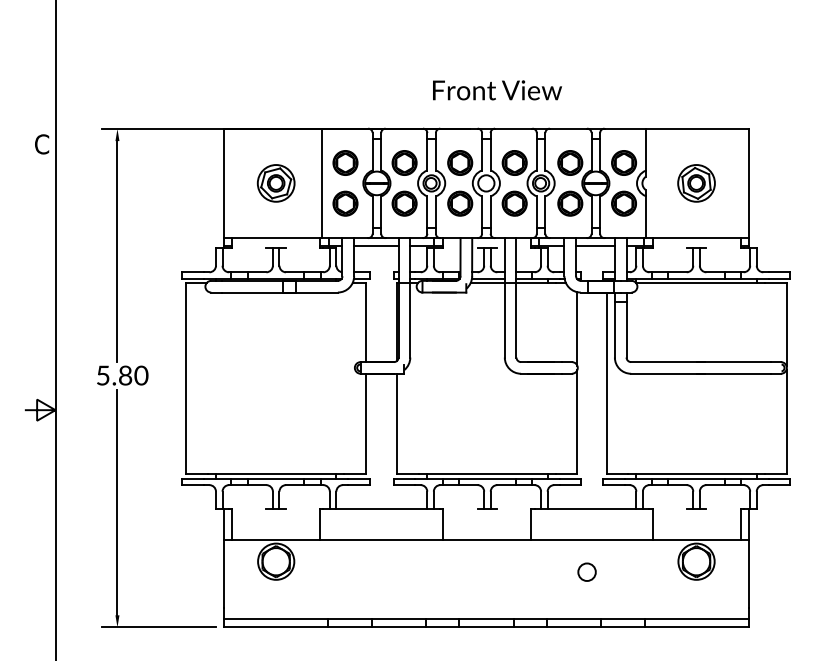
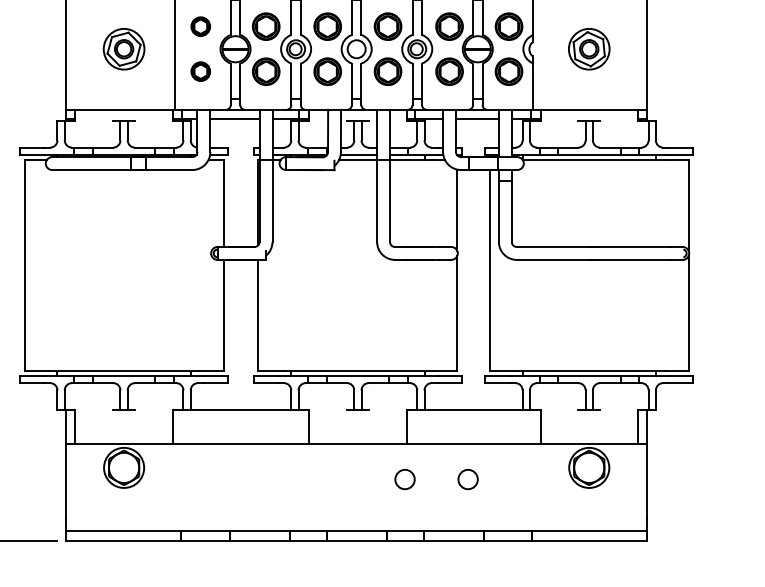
part: (345, 162) -> (200, 26), size x0.7
part: (345, 203) -> (200, 71), size x0.7
circle: (529, 571) -> (404, 478), added

